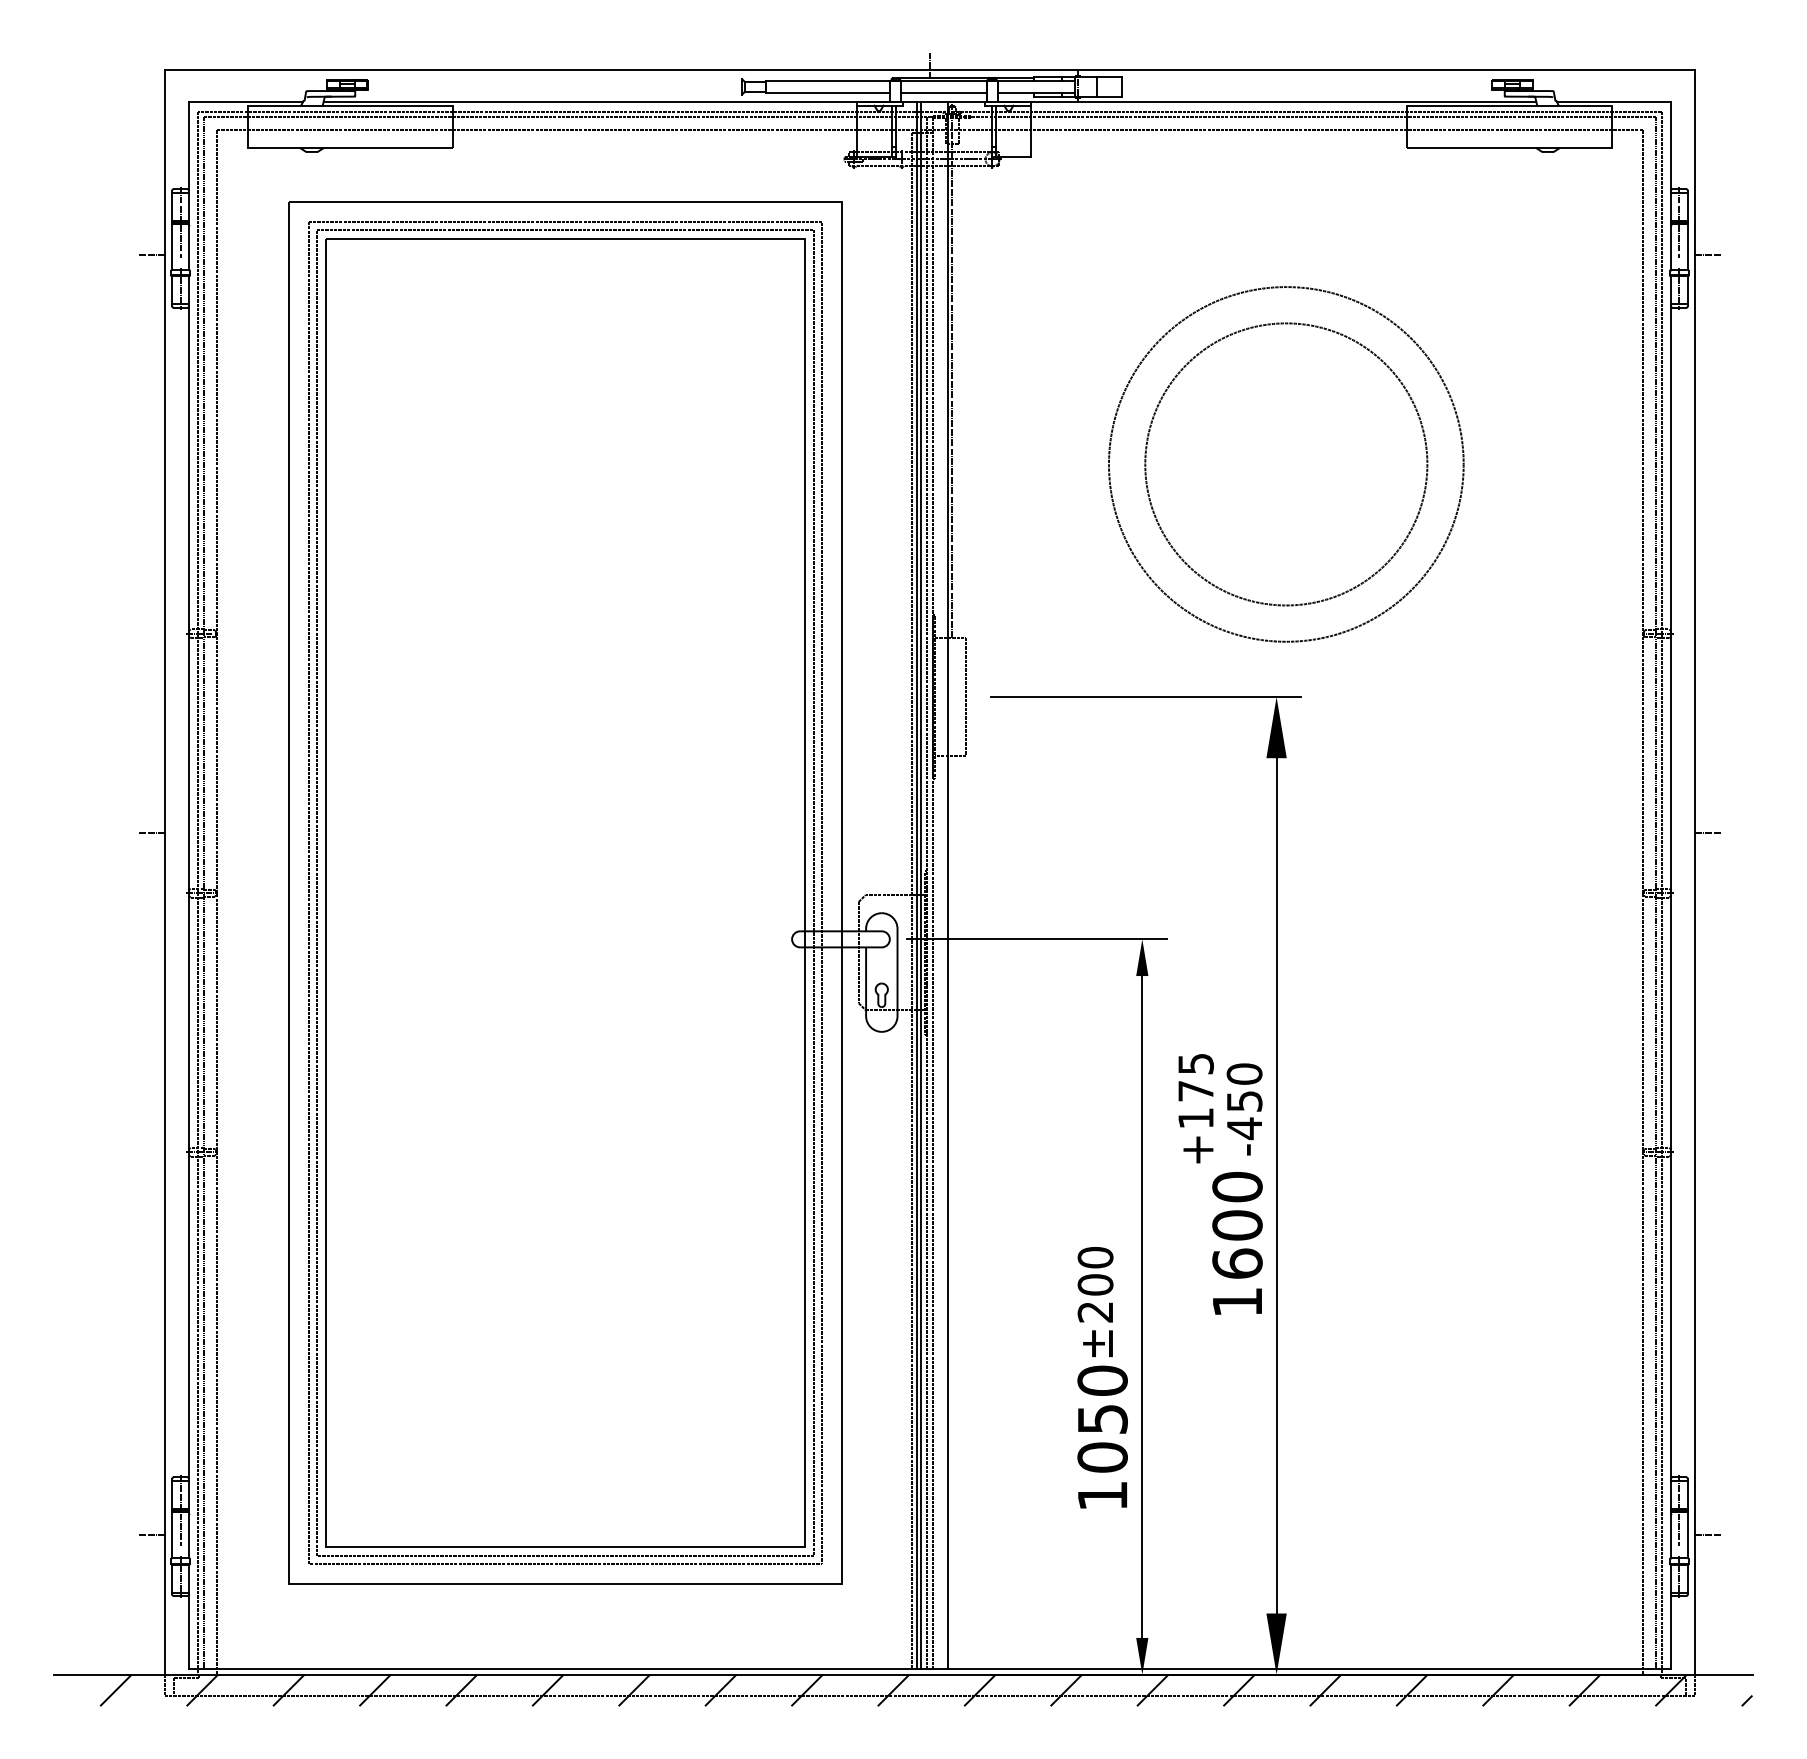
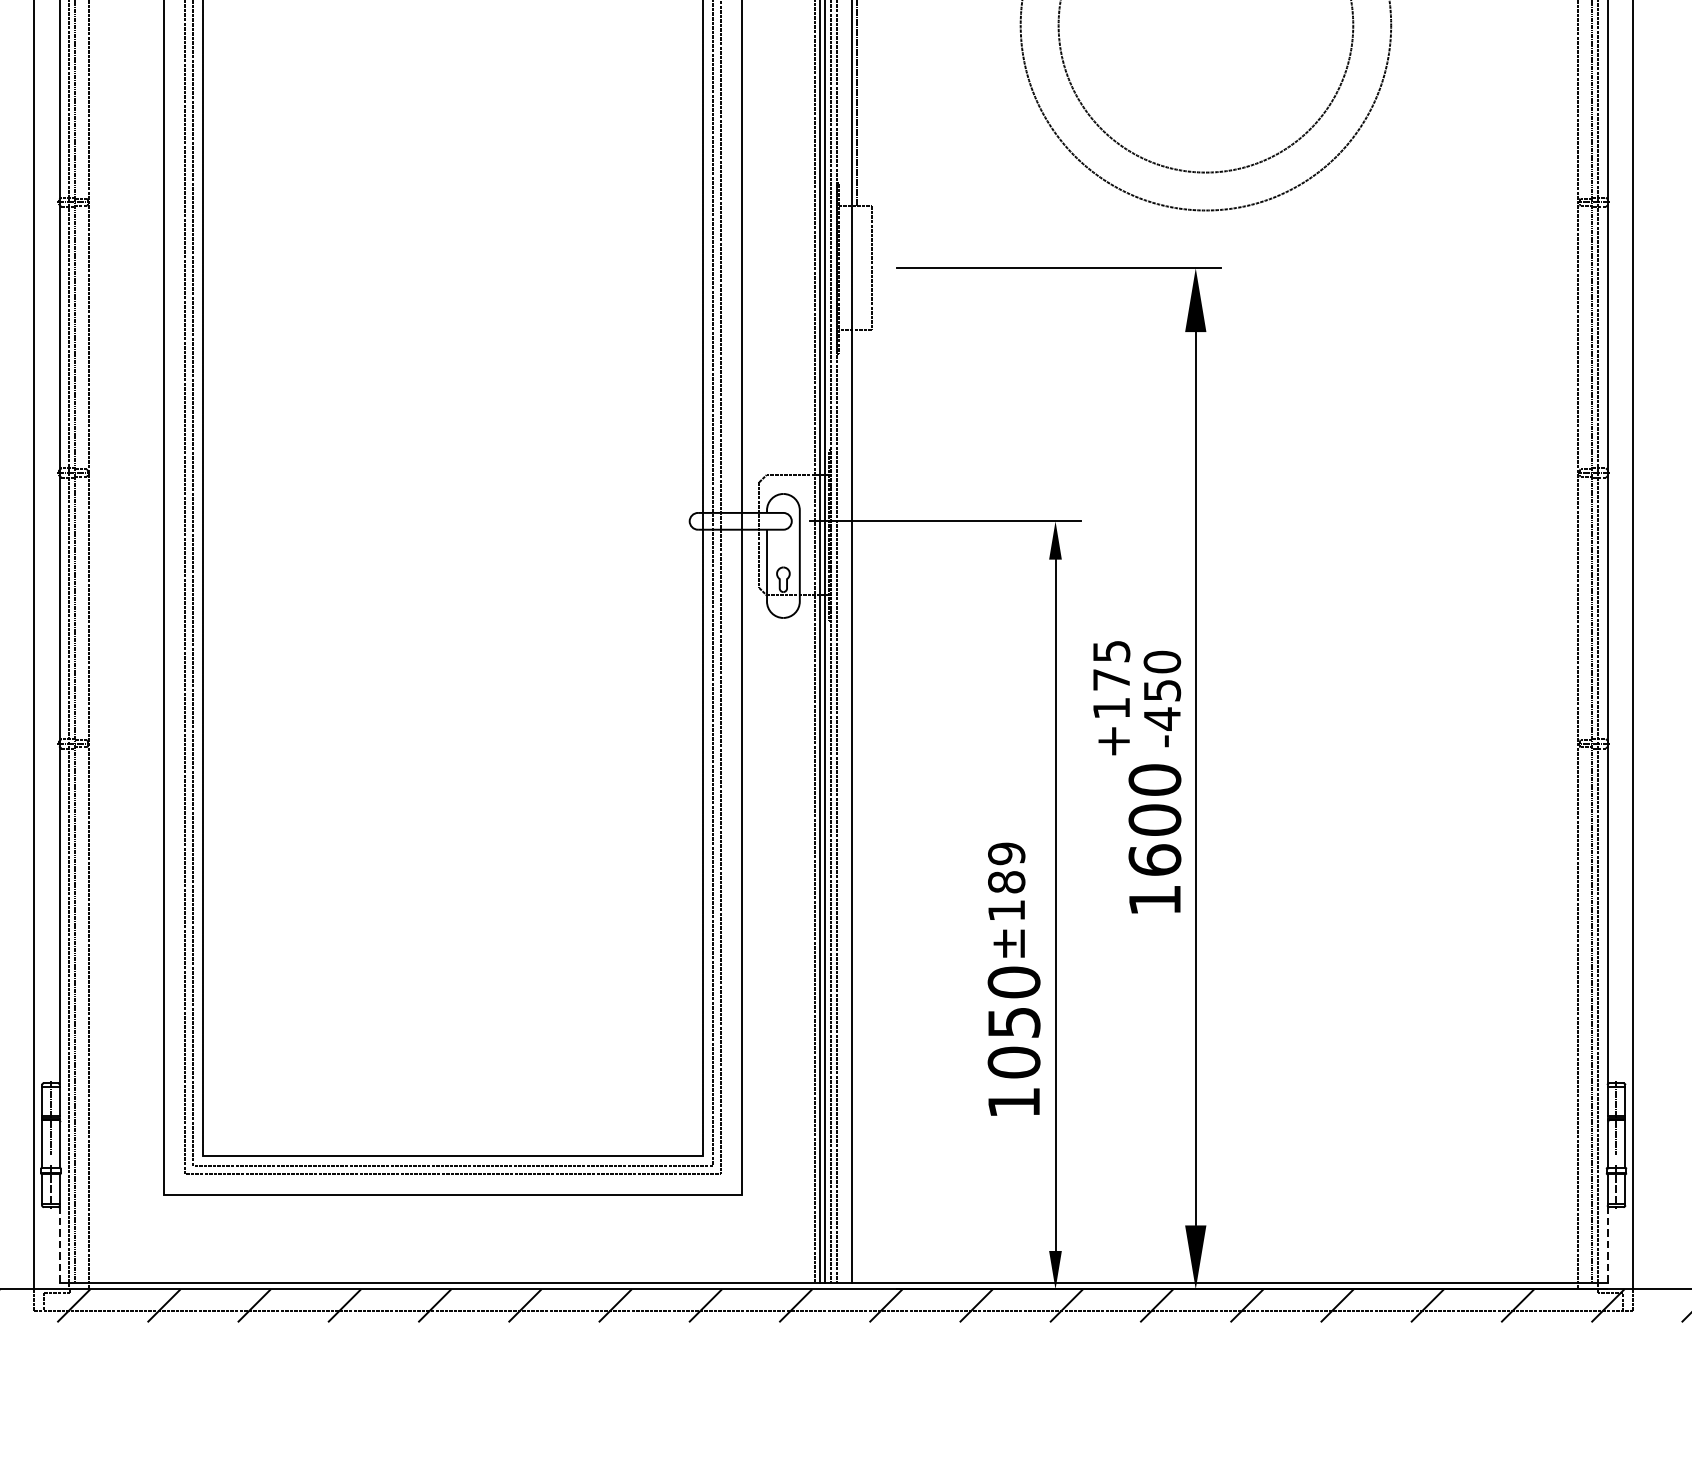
line: (151, 833) -> (20, 410), removed
line: (1707, 833) -> (1645, 410), removed
text: (1095, 1284) -> (1006, 881), ±200 -> ±189
line: (151, 1534) -> (20, 1142), removed
line: (1707, 1534) -> (1645, 1142), removed
line: (188, 1632) -> (59, 1245), solid -> dashed
line: (1671, 1632) -> (1608, 1245), solid -> dashed

